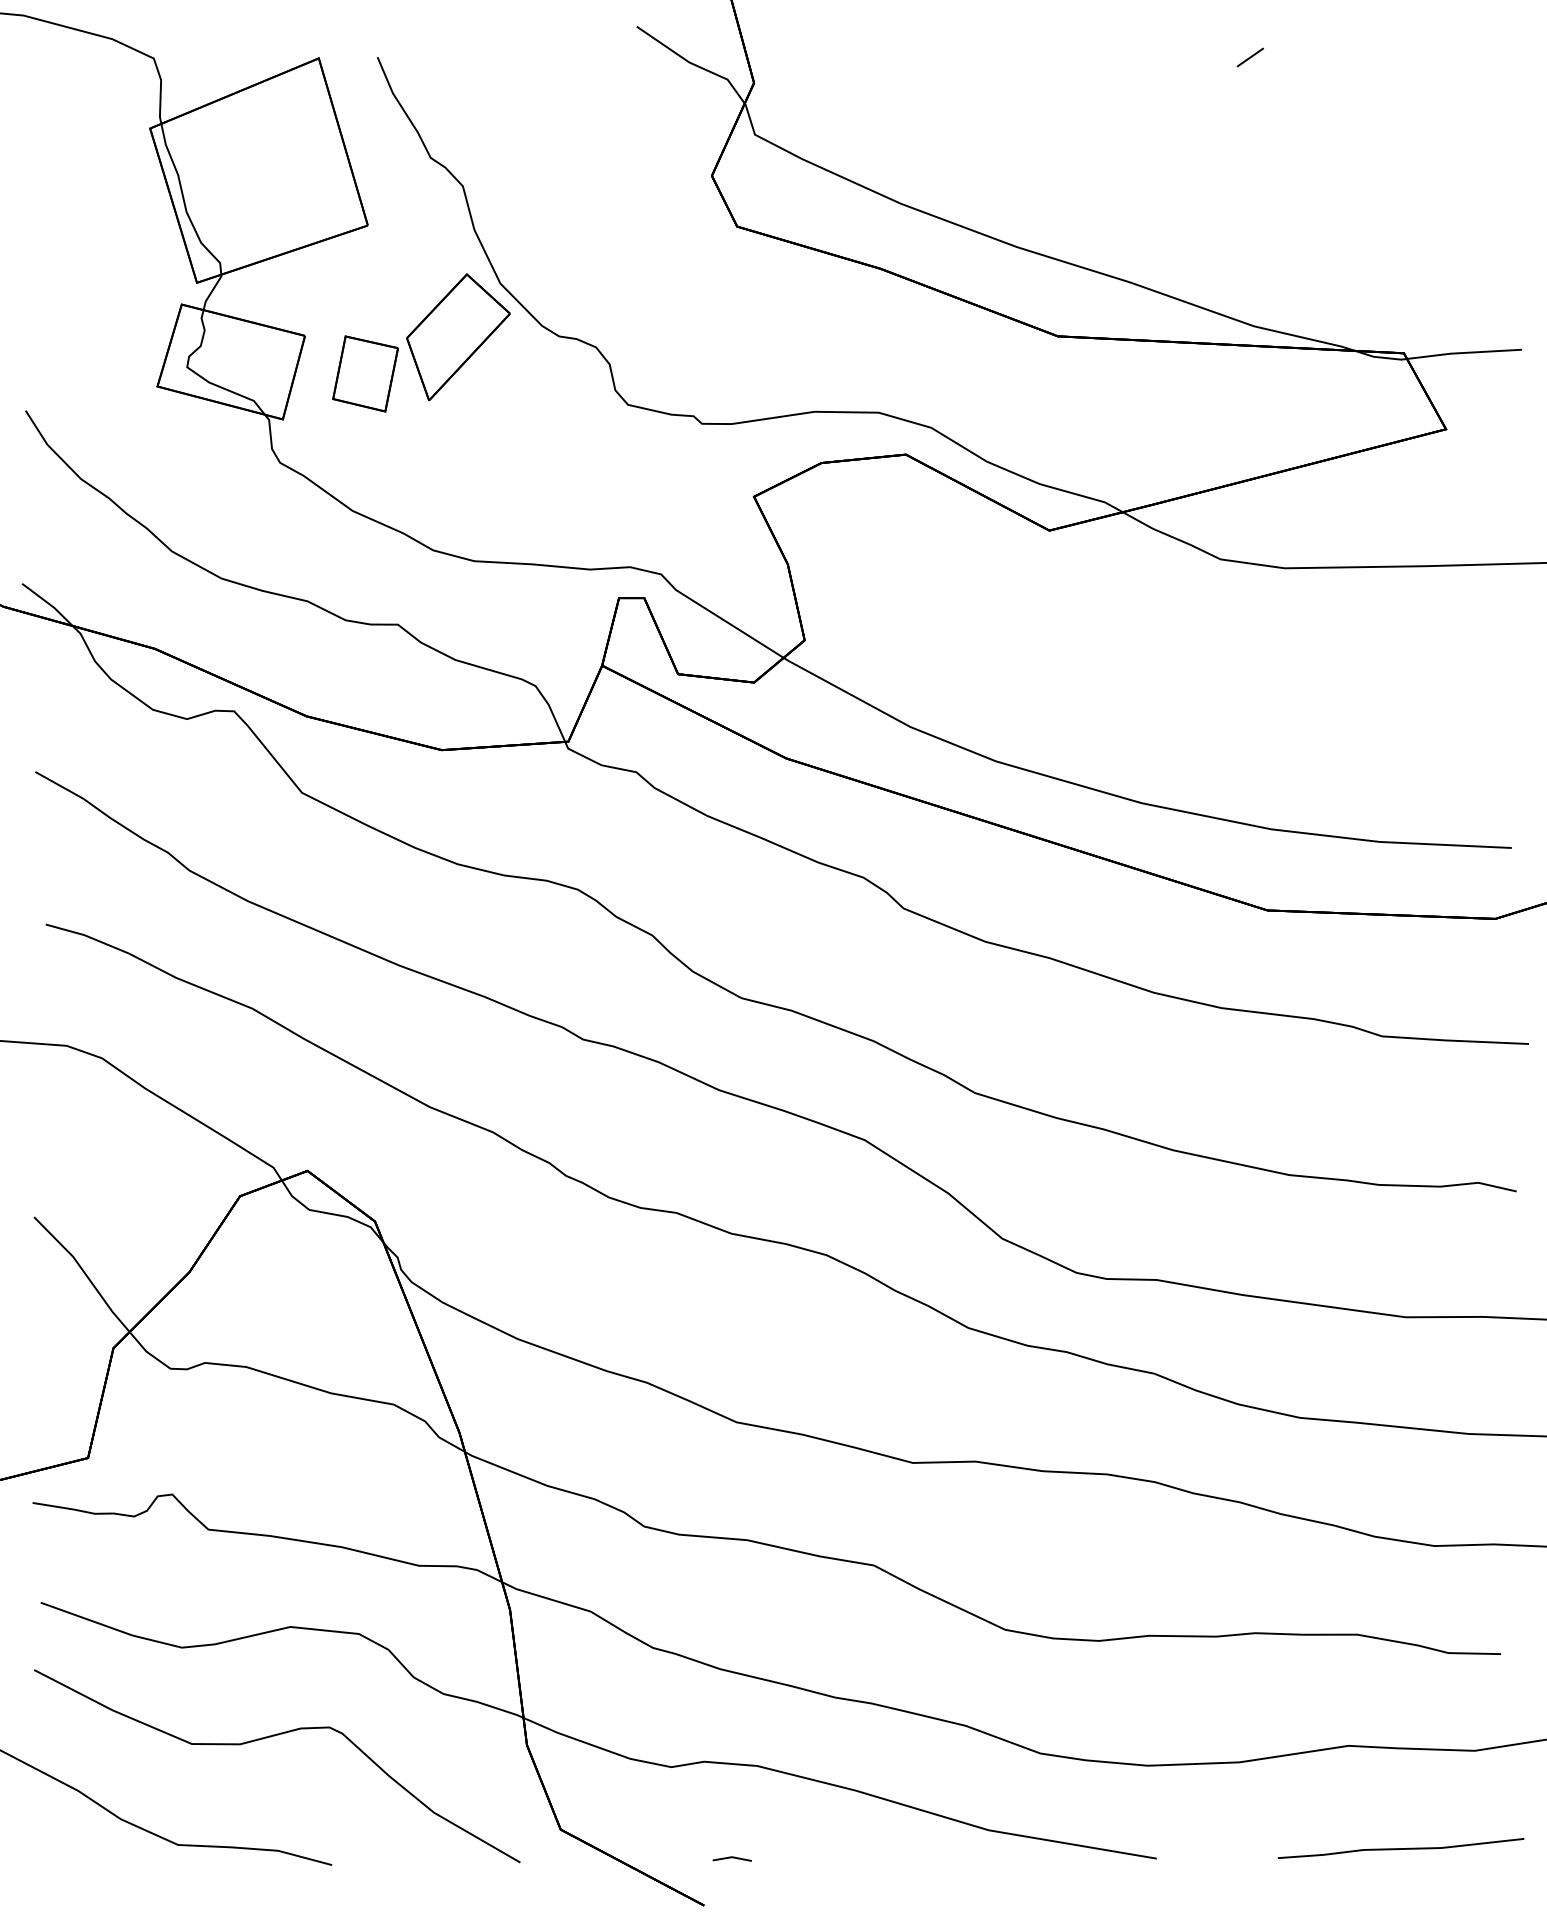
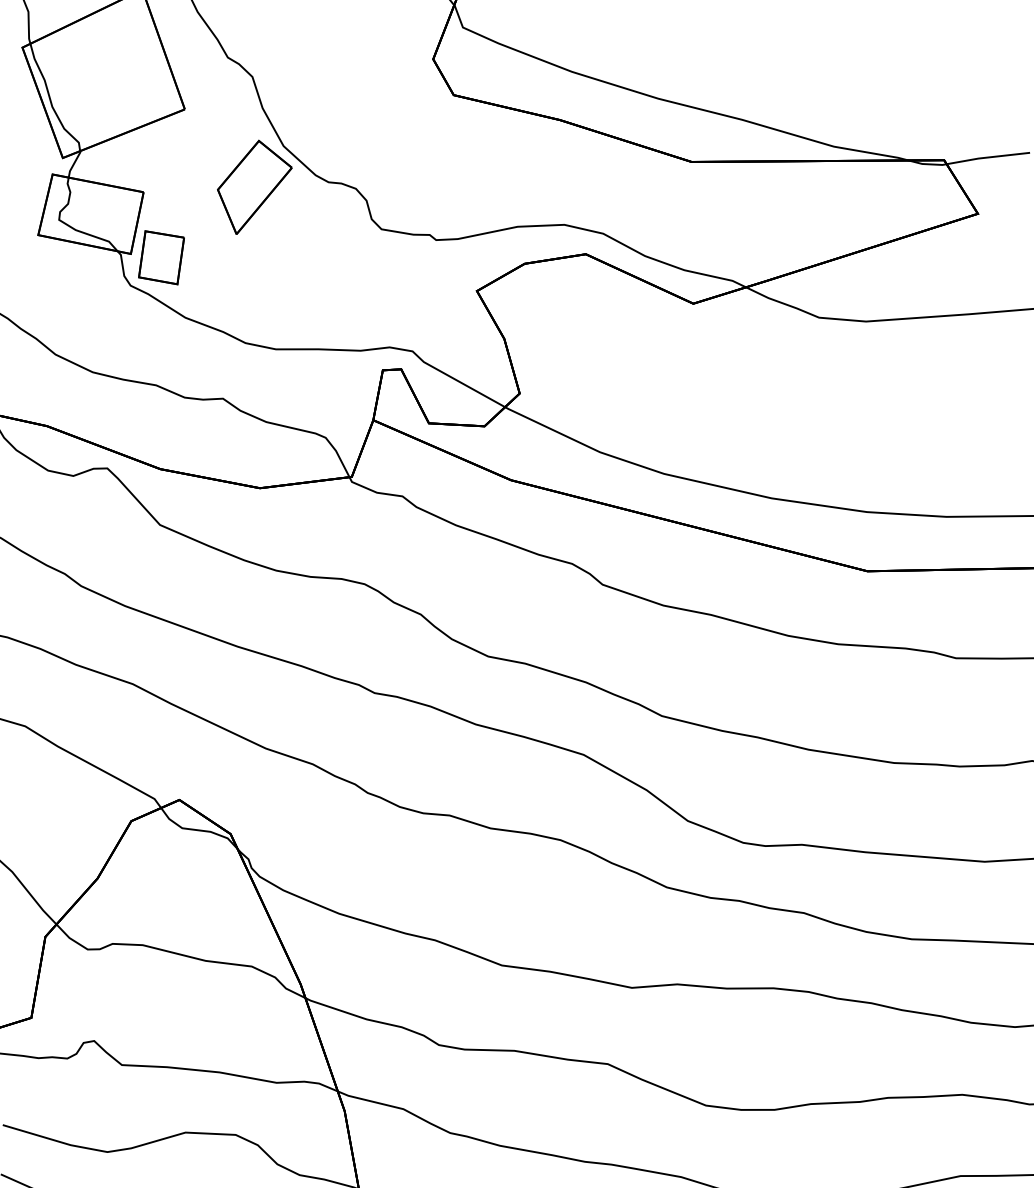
part: (365, 373) -> (161, 257), moved

